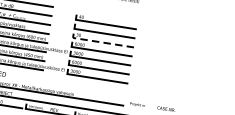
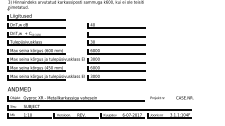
line: (99, 42) -> (113, 45), dashed -> solid

